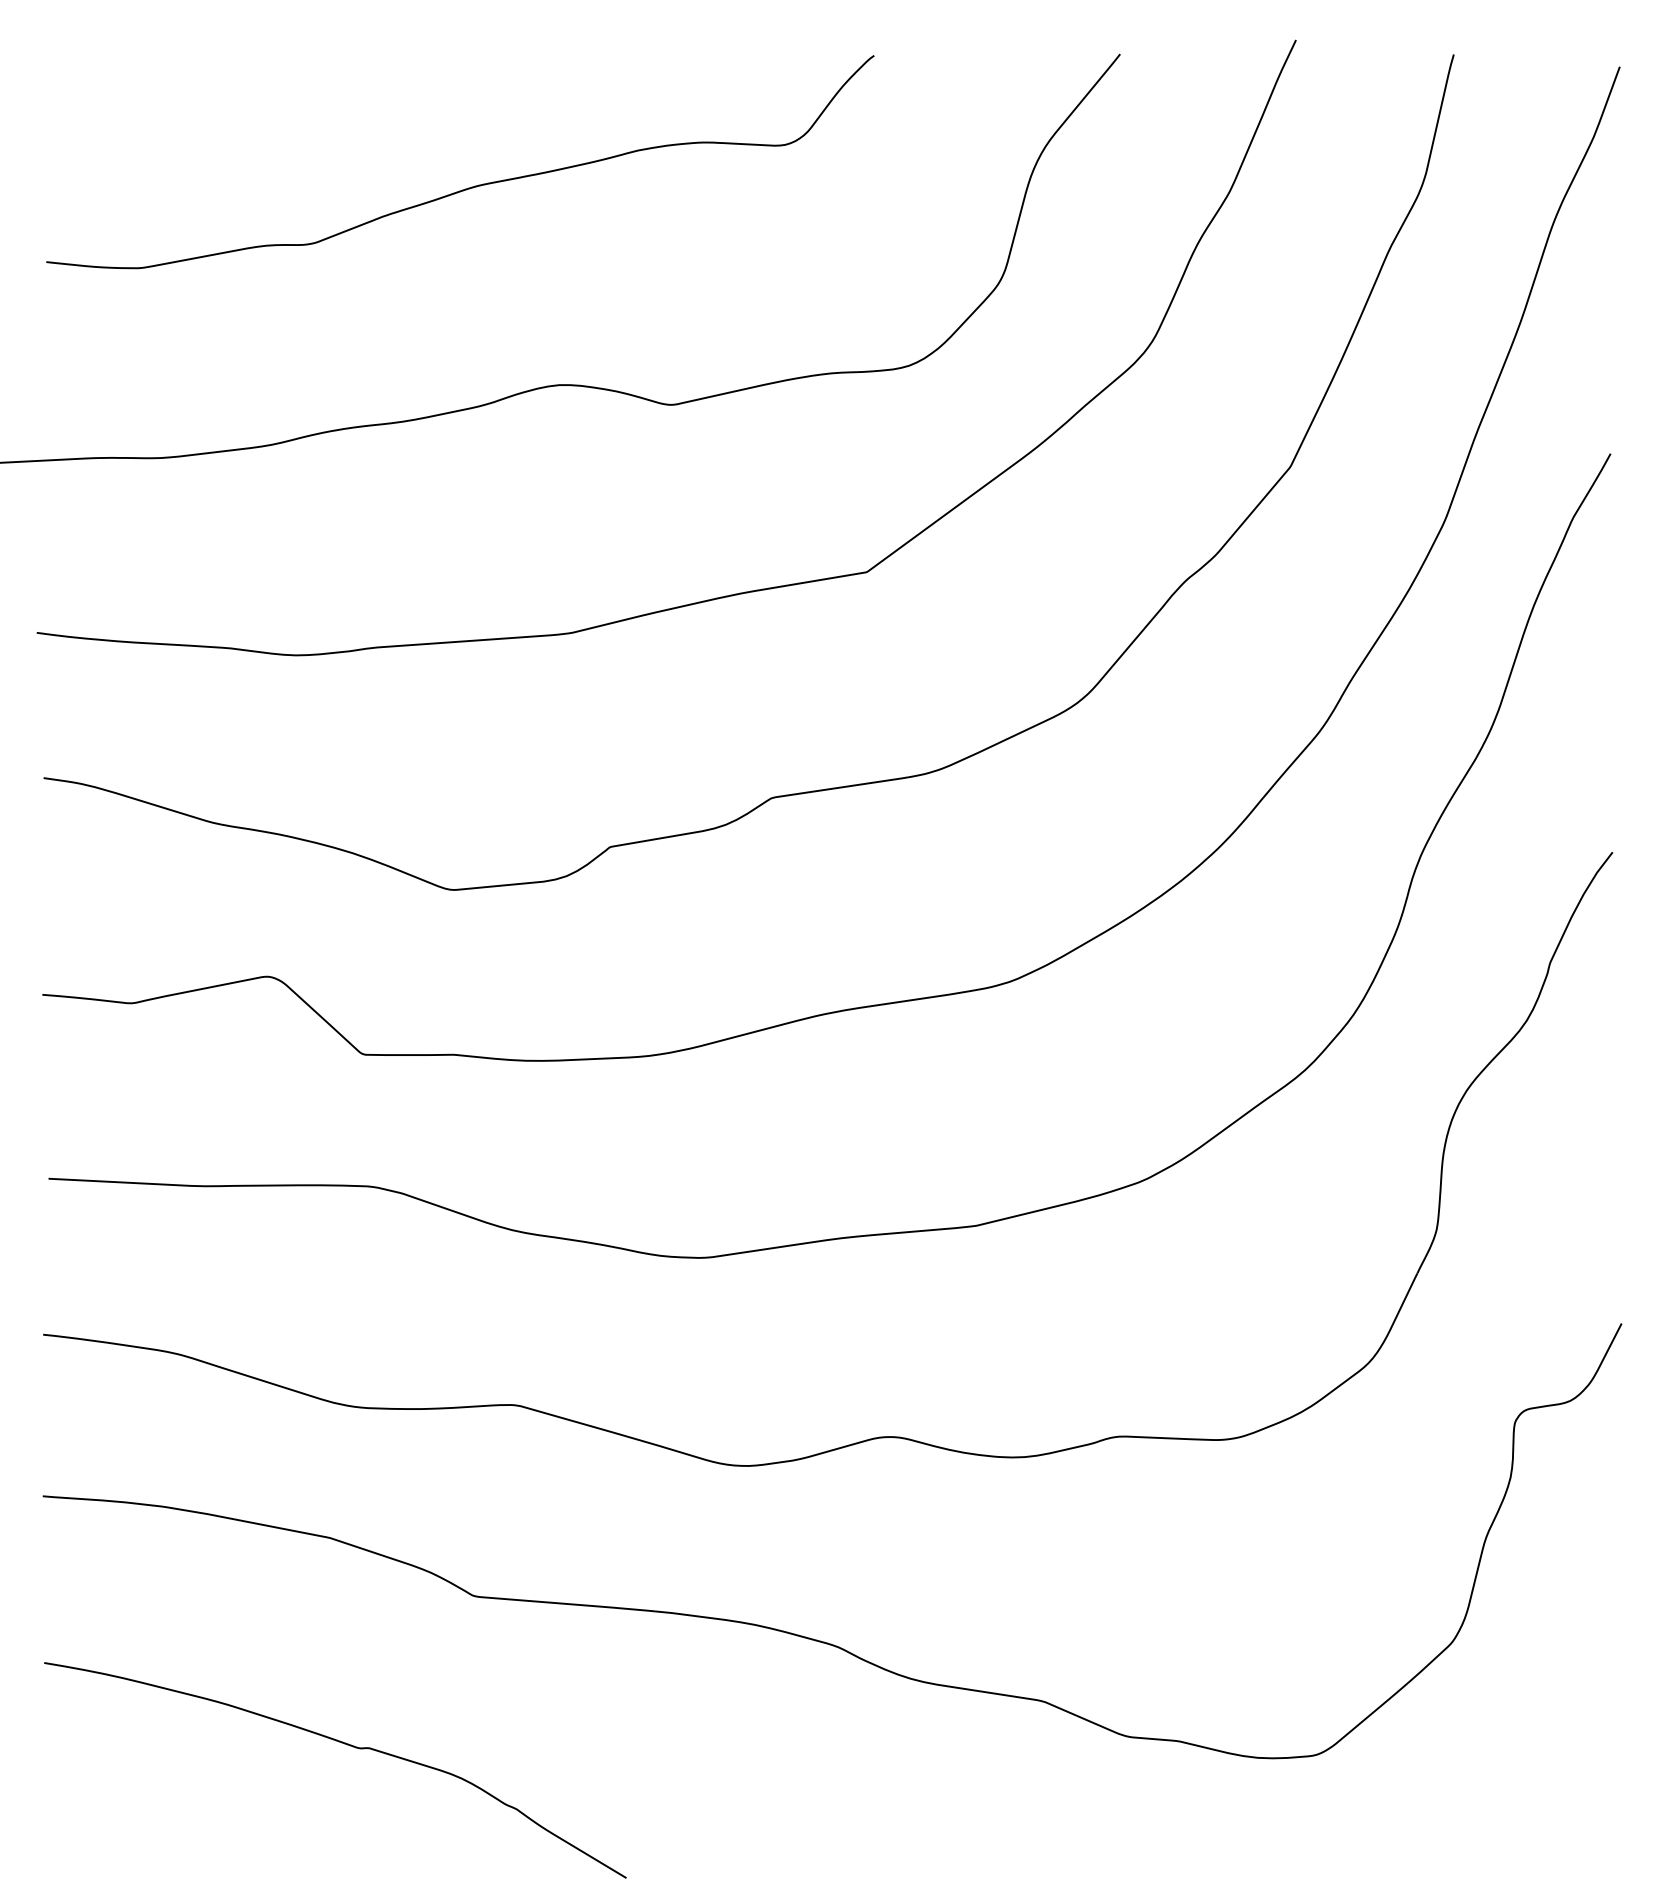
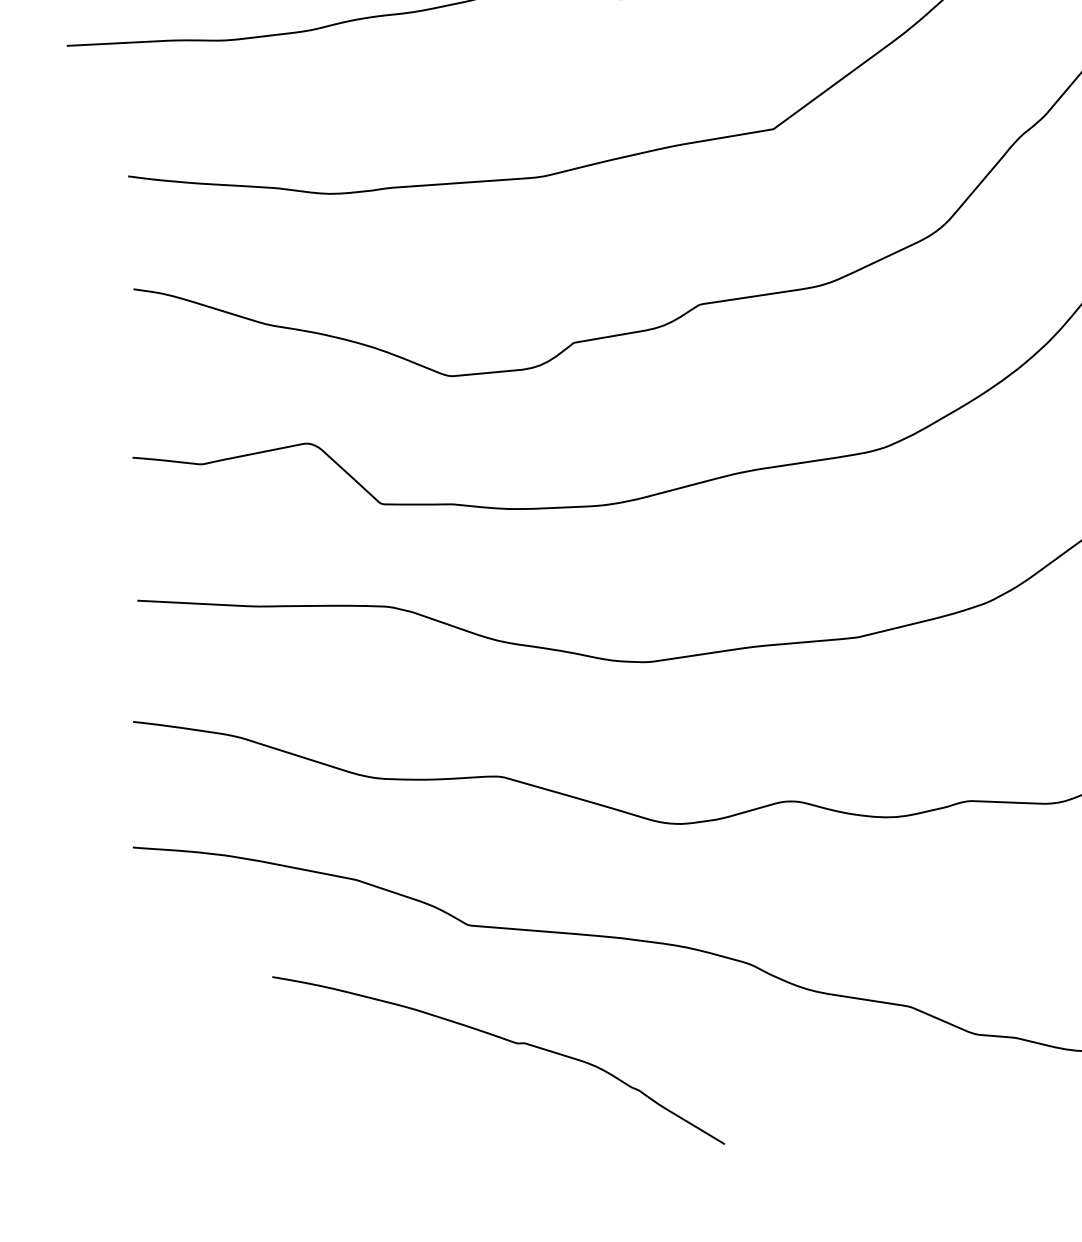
curve: (344, 1744) -> (505, 1040), moved

